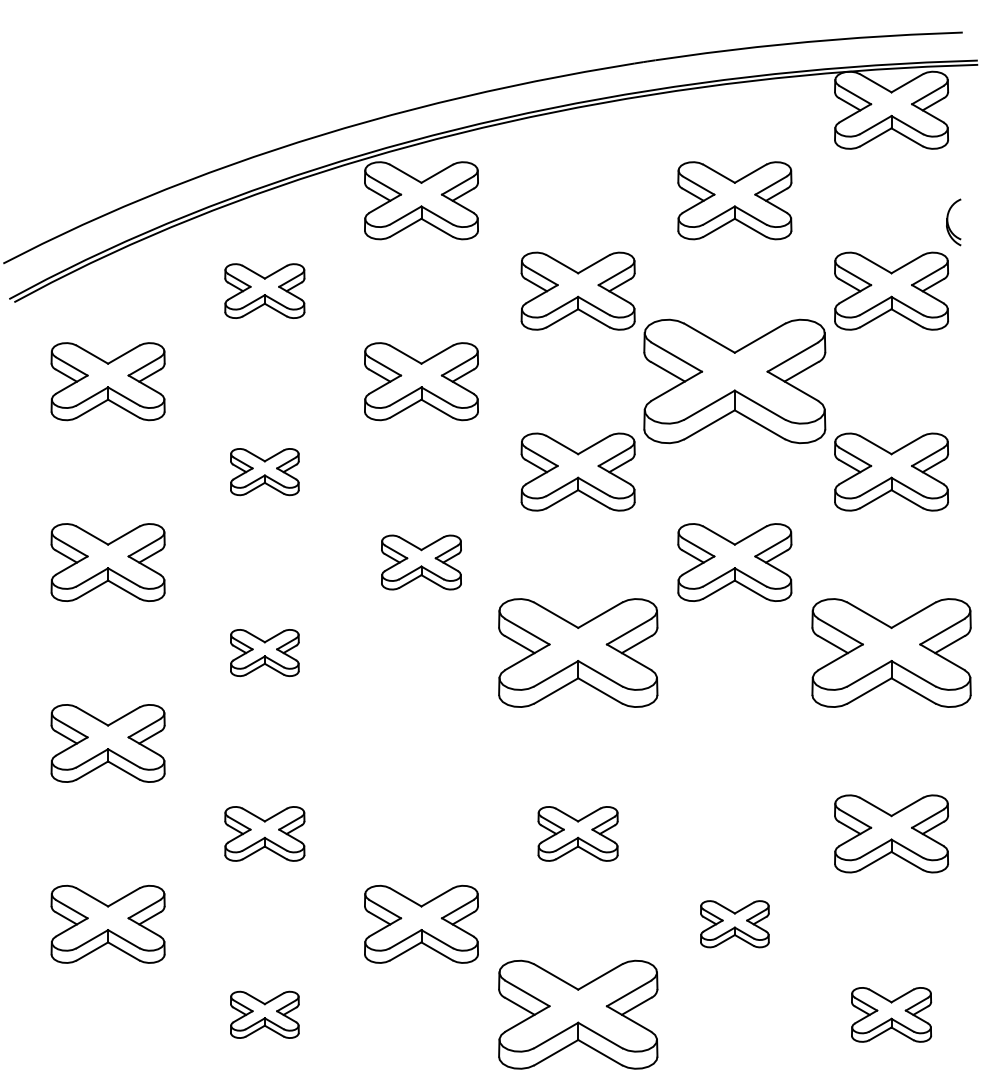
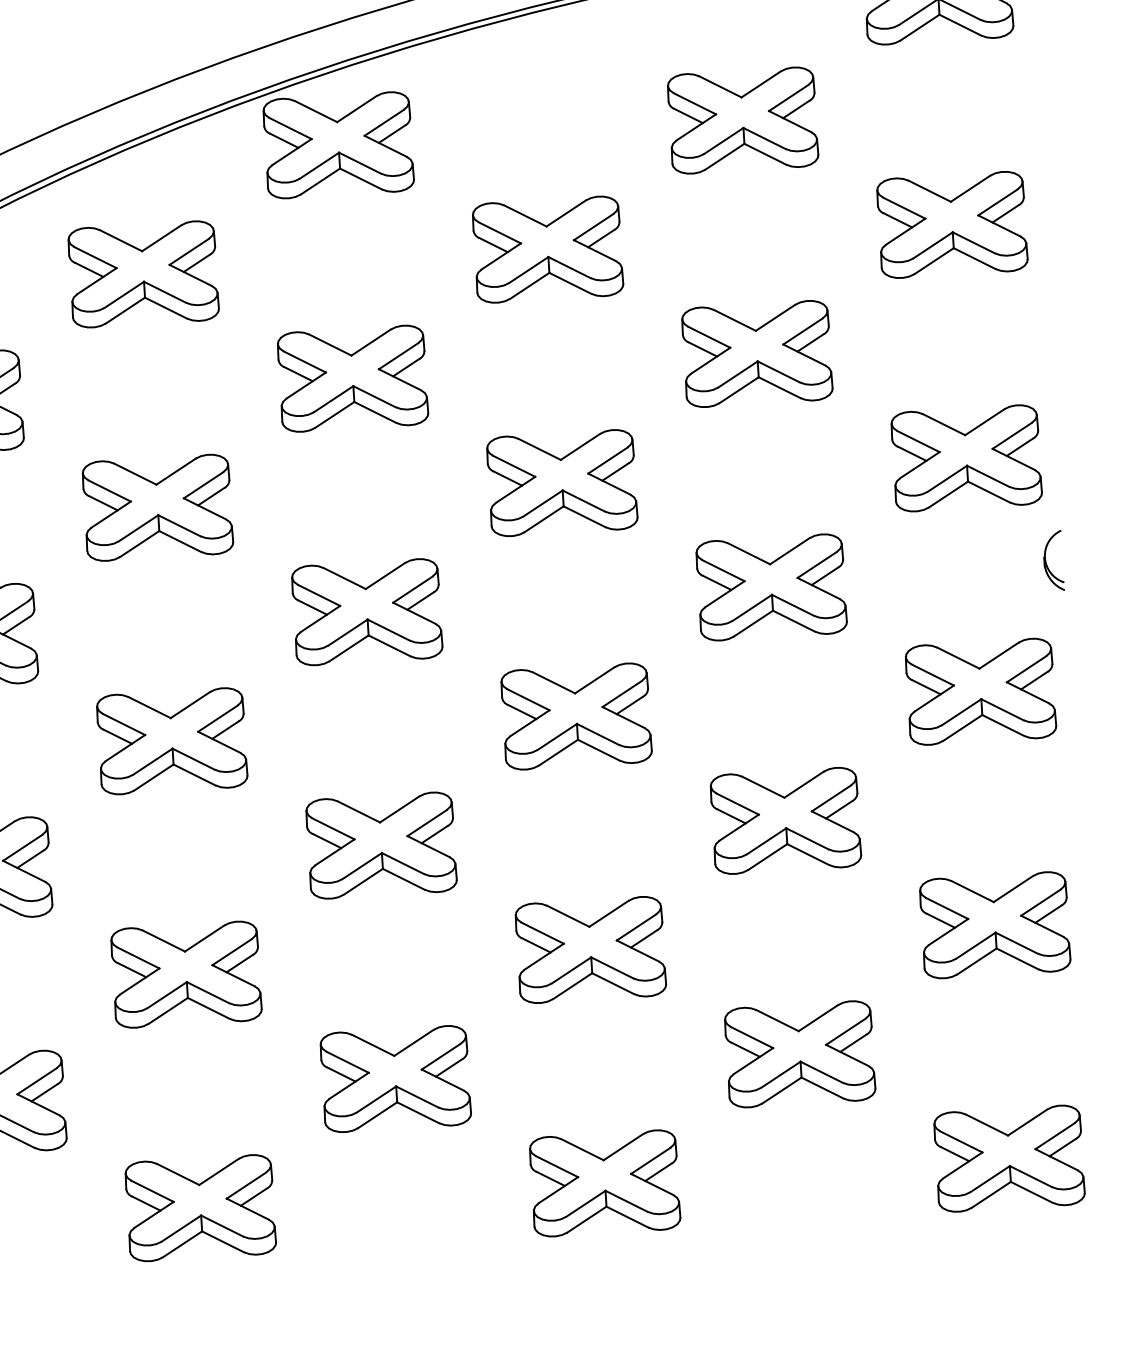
part: (953, 222) -> (1053, 561), moved
part: (264, 290) -> (143, 273), size x1.43
part: (734, 381) -> (756, 353), size x0.62
part: (264, 471) -> (157, 507), size x1.67
part: (421, 562) -> (367, 612), size x1.43
part: (264, 652) -> (171, 740), size x1.67
part: (577, 652) -> (575, 715), size x0.71
part: (891, 652) -> (980, 691), size x0.71
part: (421, 743) -> (381, 845), added
part: (734, 743) -> (785, 820), added
part: (264, 833) -> (185, 974), size x1.43
part: (577, 833) -> (589, 949), size x1.43
part: (734, 923) -> (799, 1053), size x1.67
part: (264, 1014) -> (200, 1207), size x1.67
part: (577, 1014) -> (604, 1183), size x0.71
part: (891, 1014) -> (1009, 1158), size x1.43

